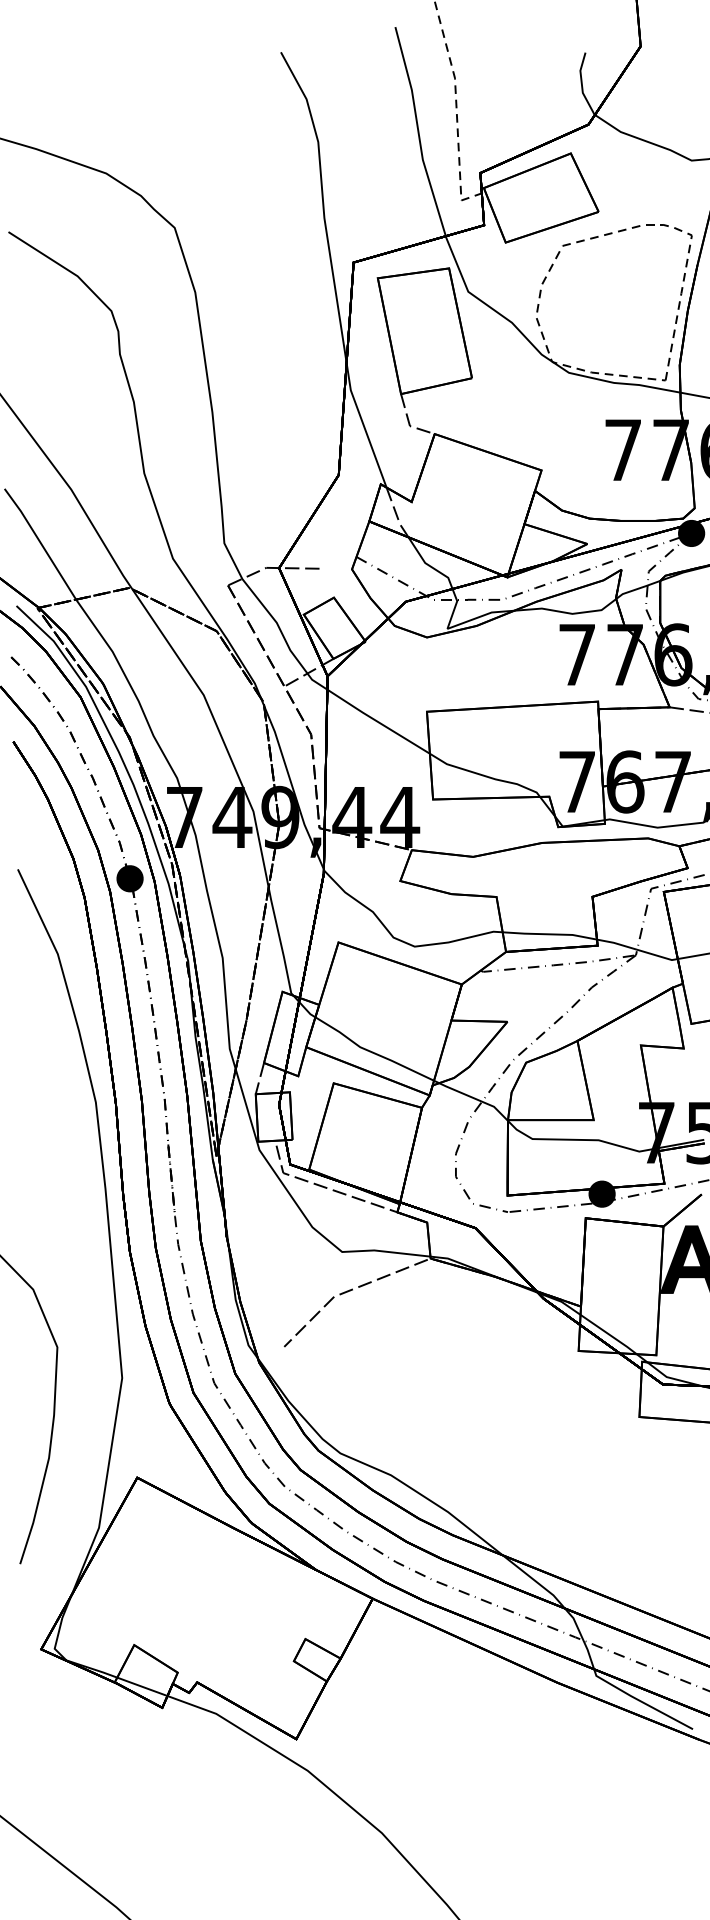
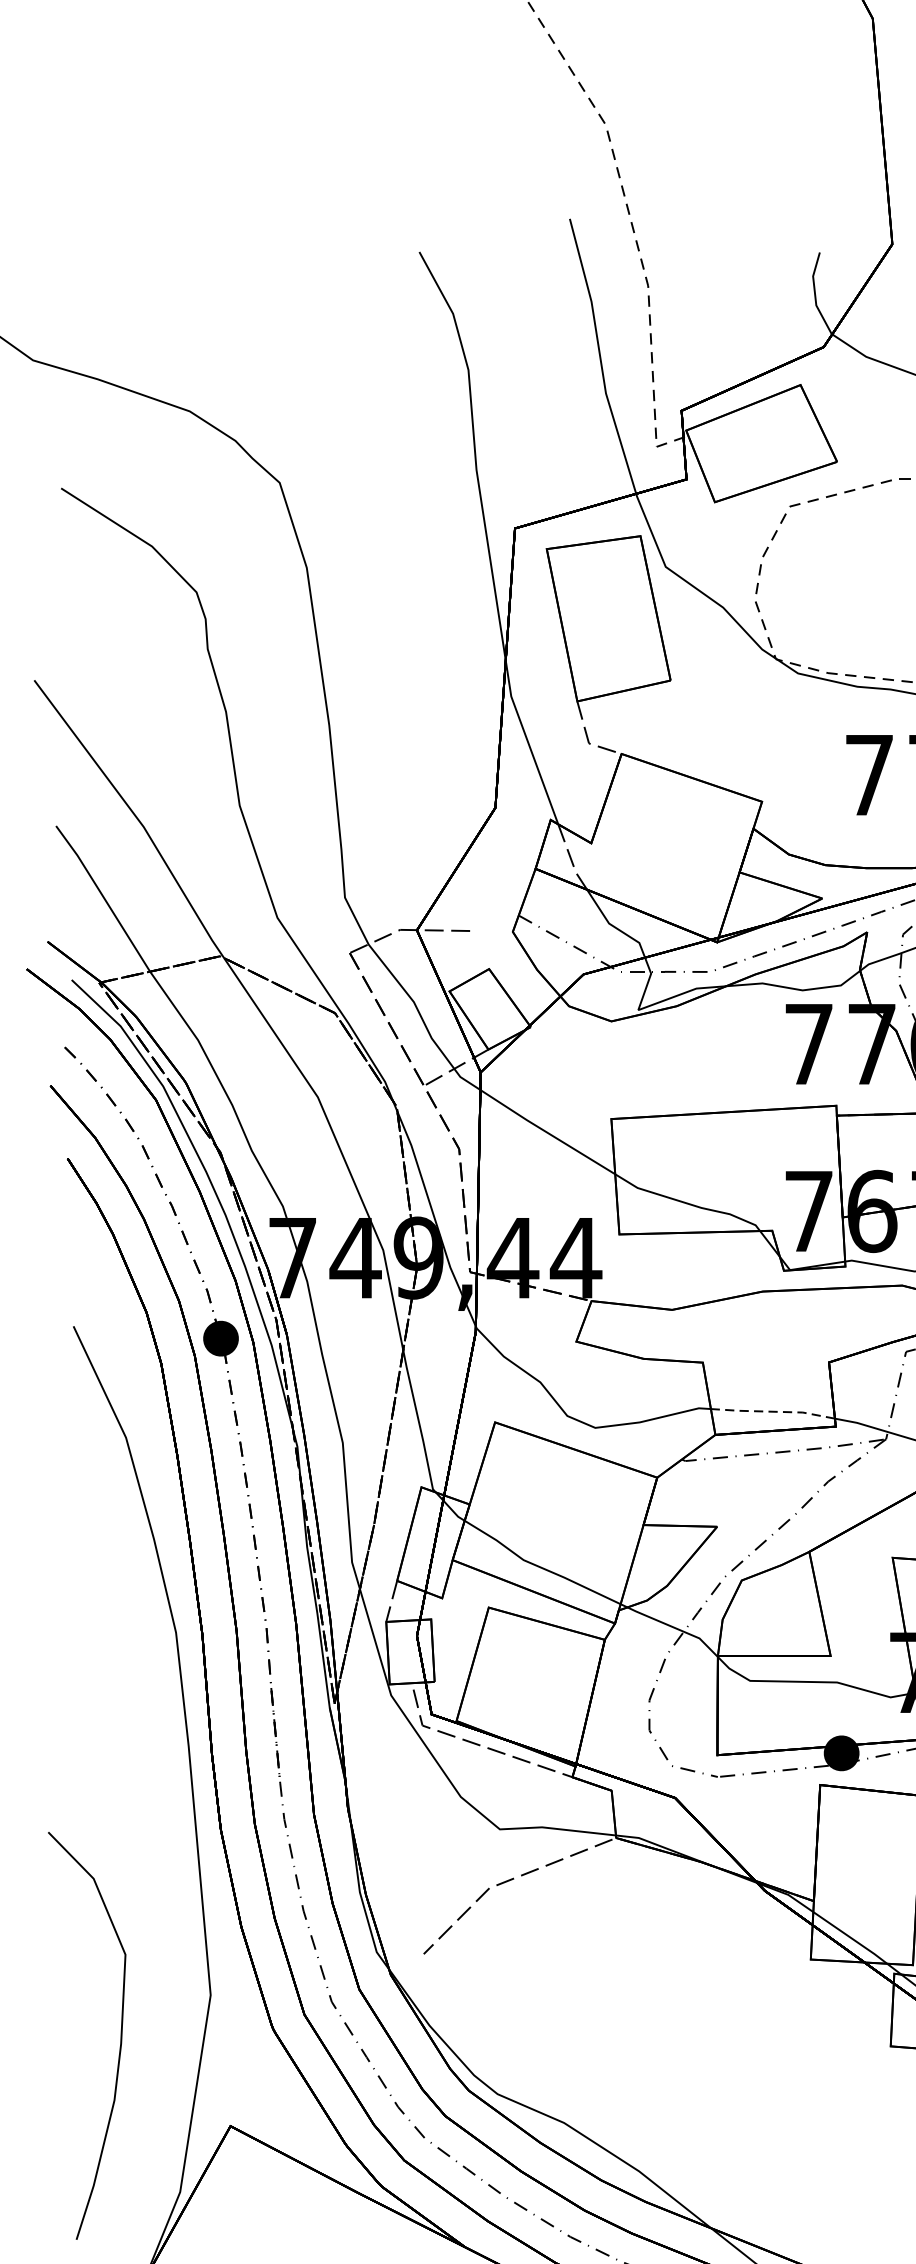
line: (549, 934) -> (772, 1411), solid -> dashed

